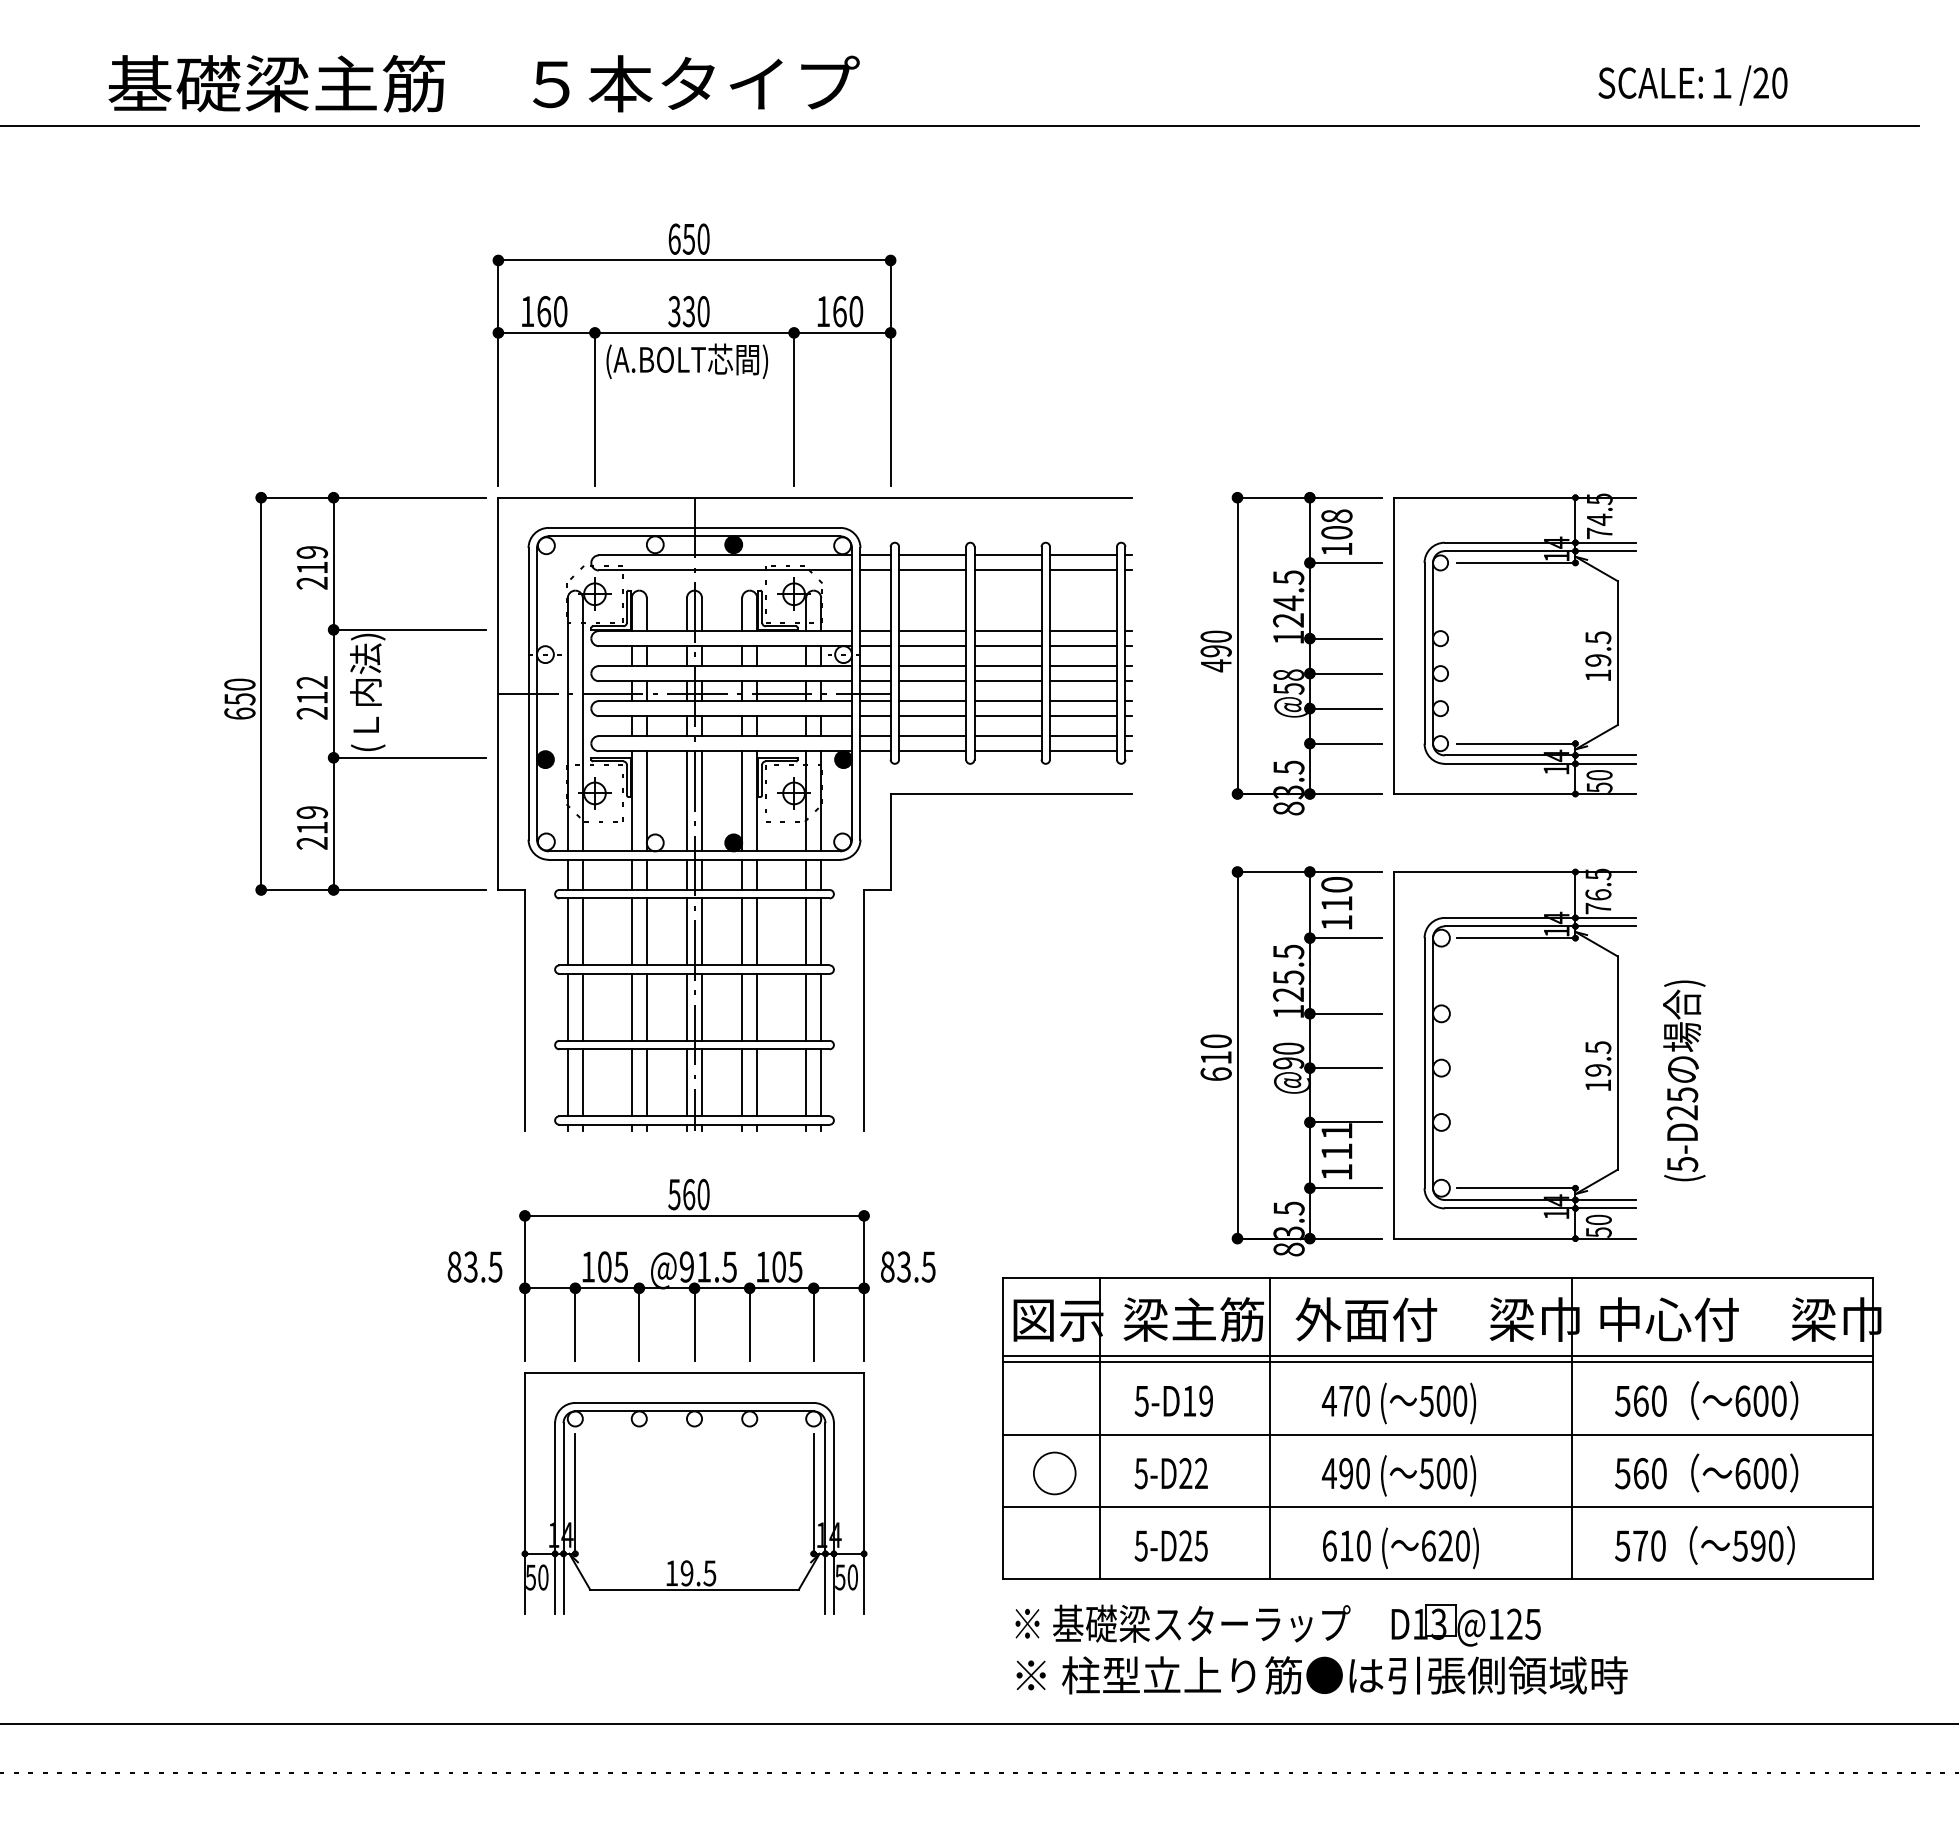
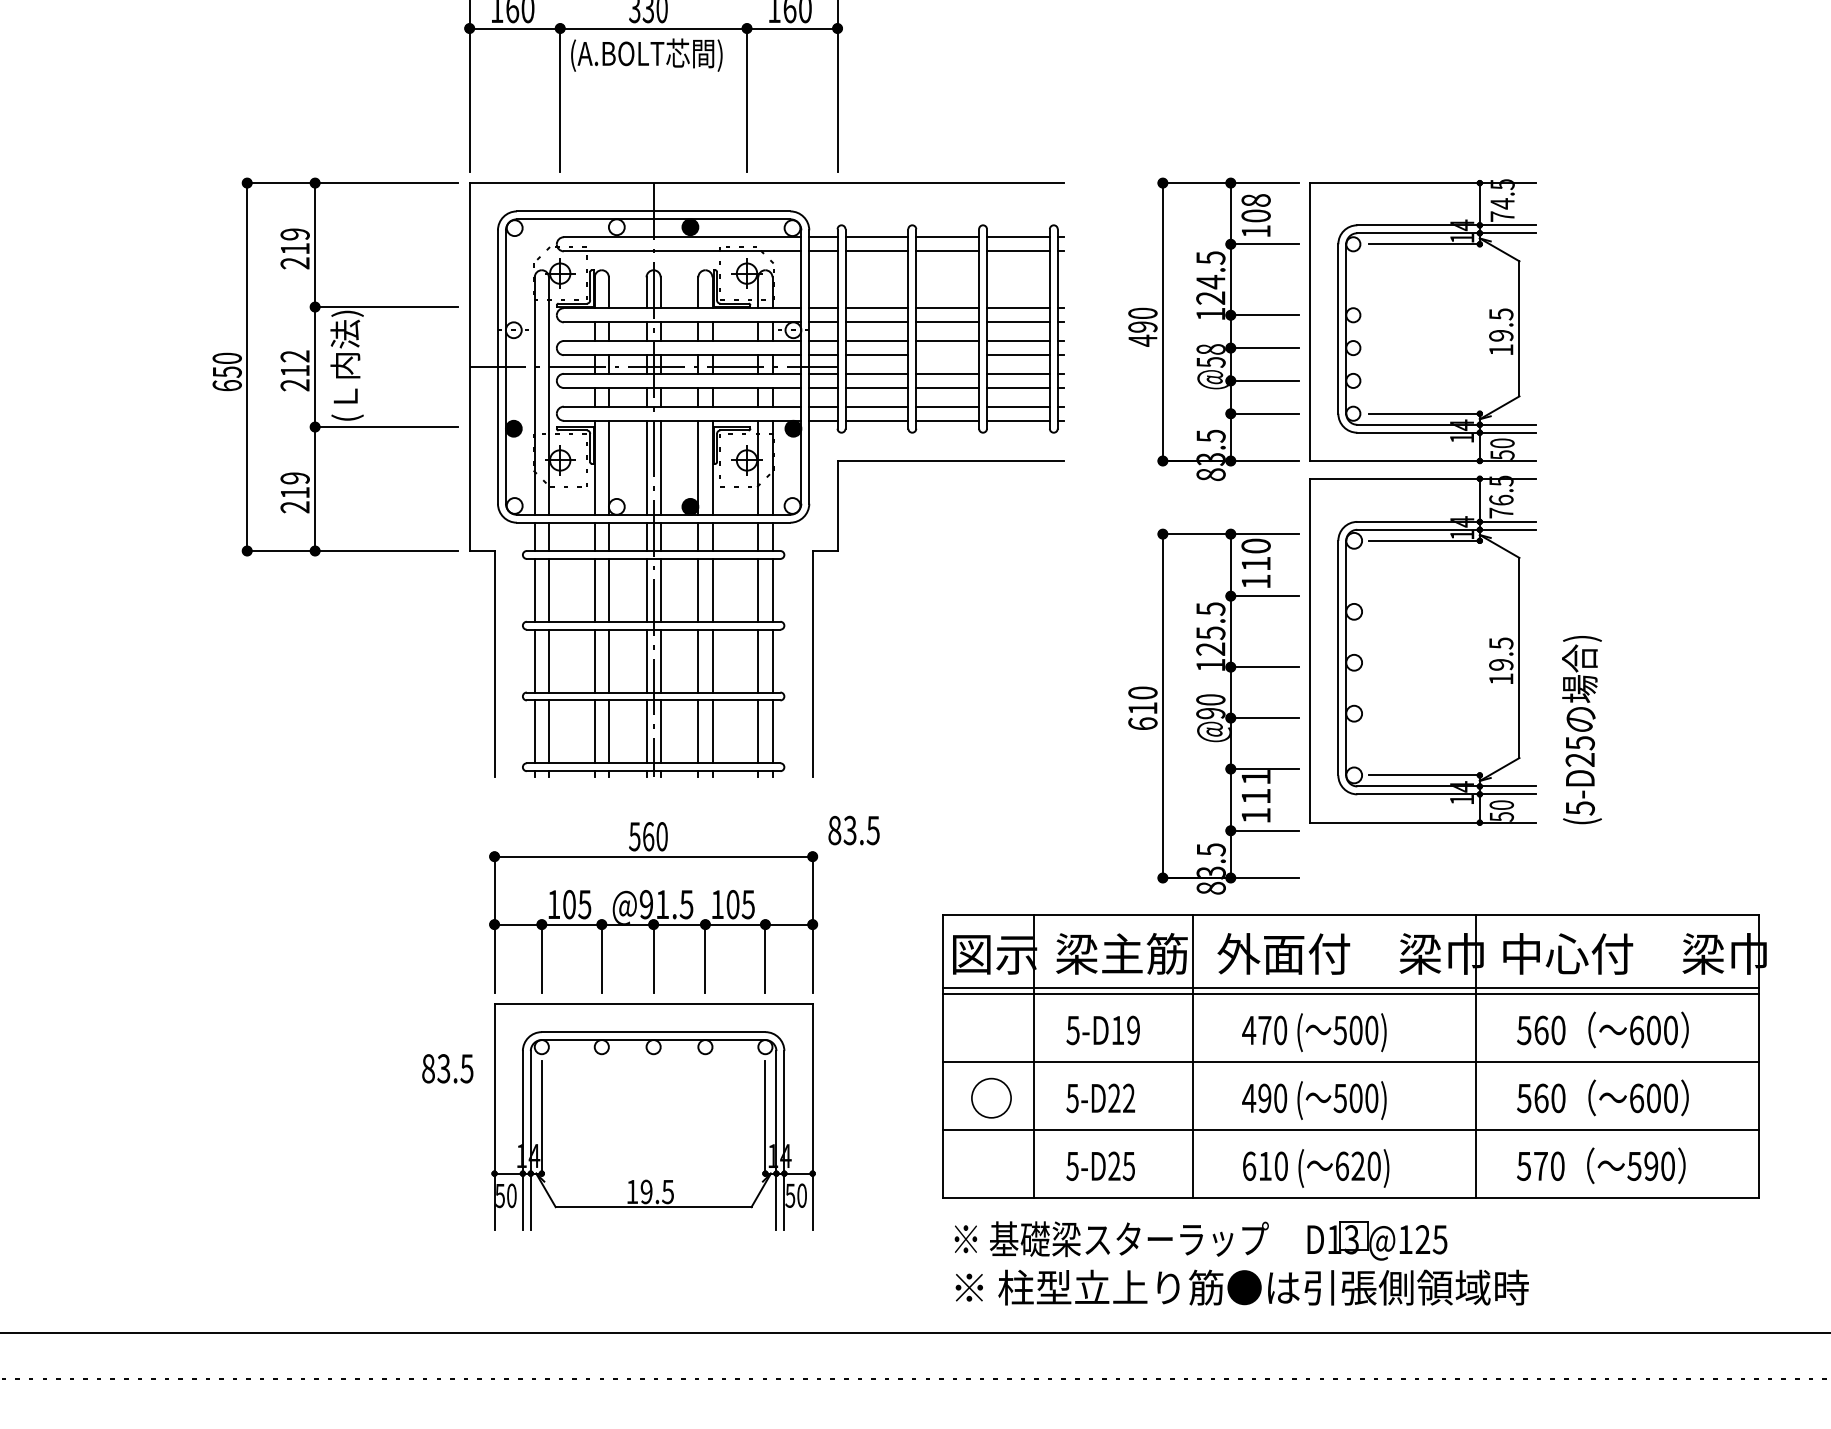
line: (1007, 681) -> (947, 355), removed
part: (1514, 1054) -> (1422, 649), moved
text: (474, 1266) -> (447, 1068), moved
text: (908, 1266) -> (854, 830), moved

